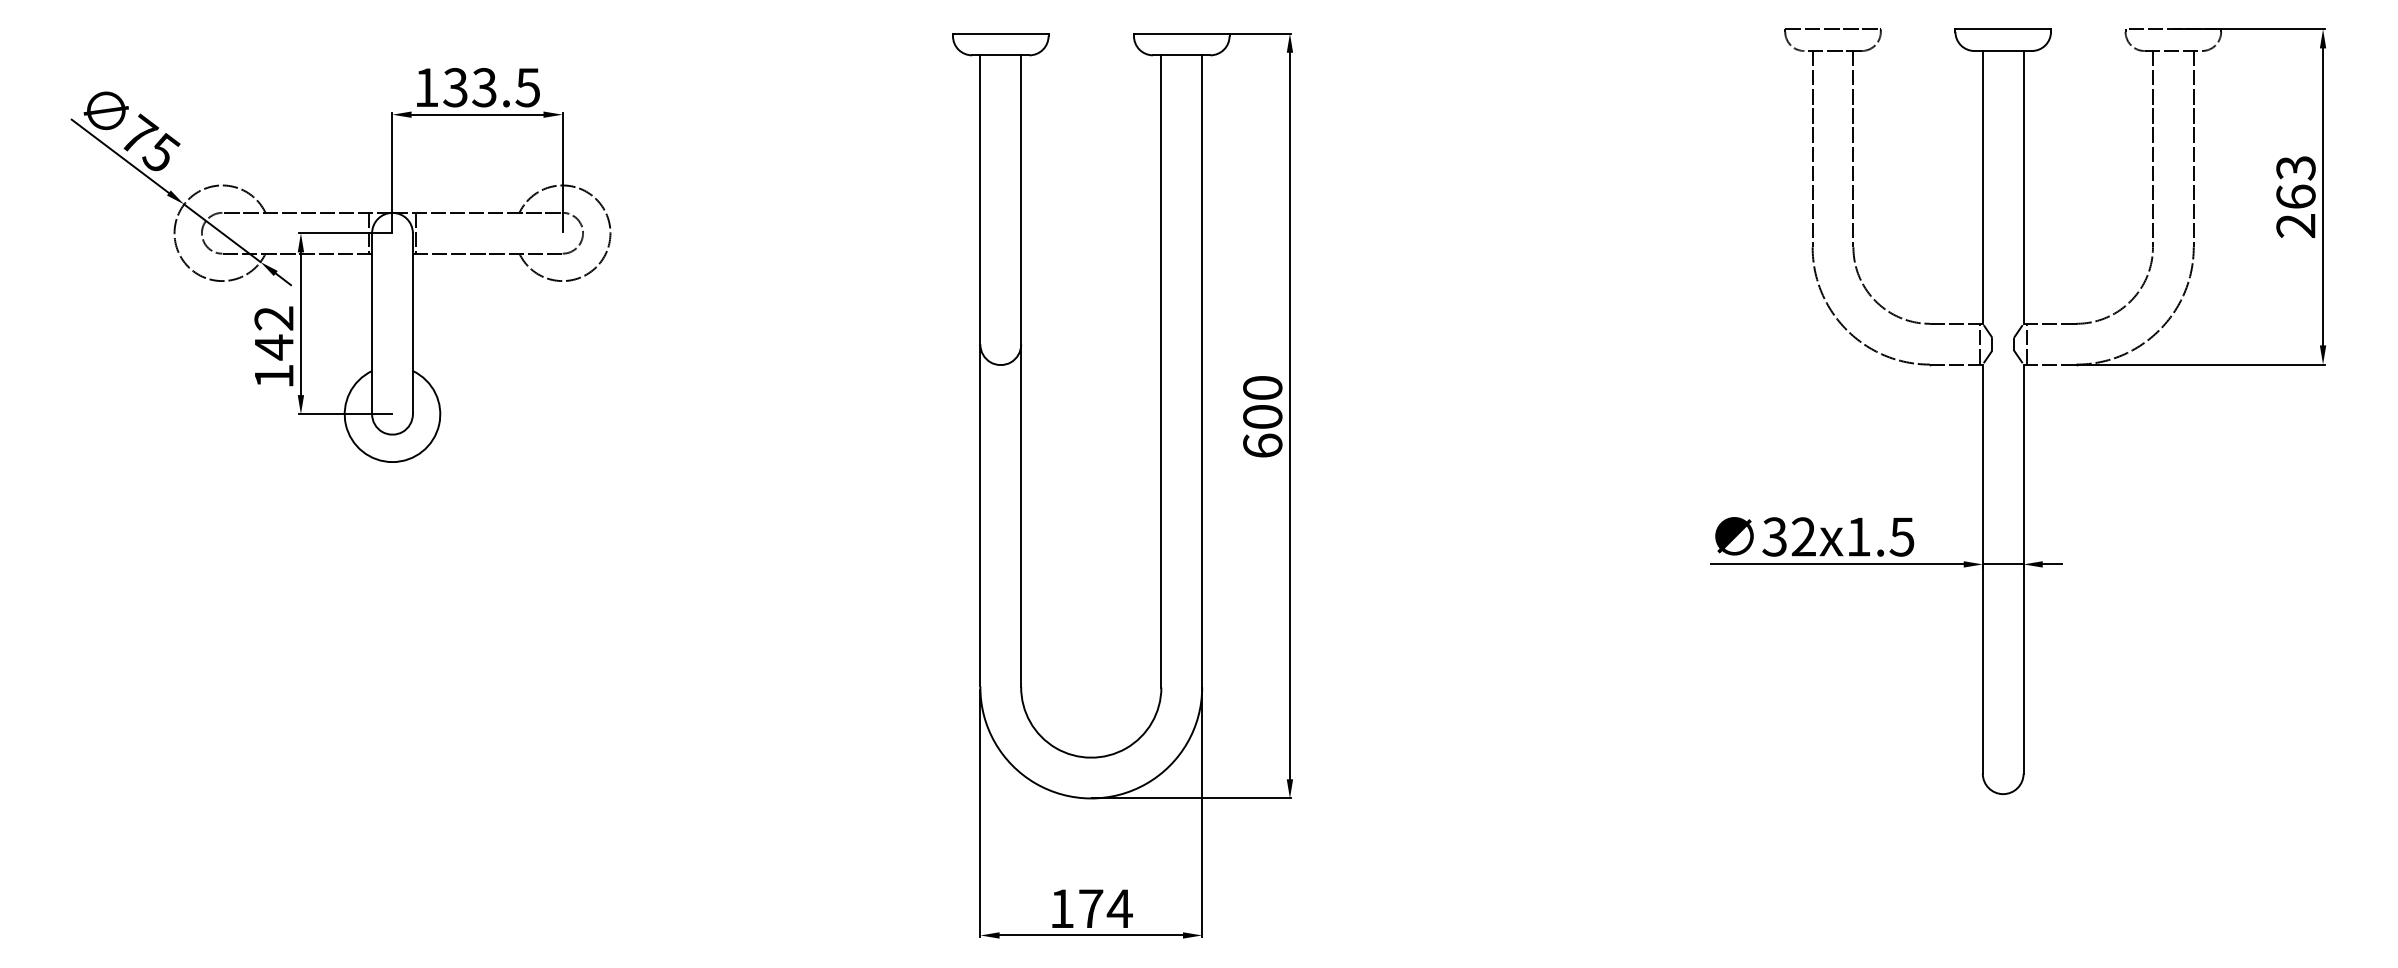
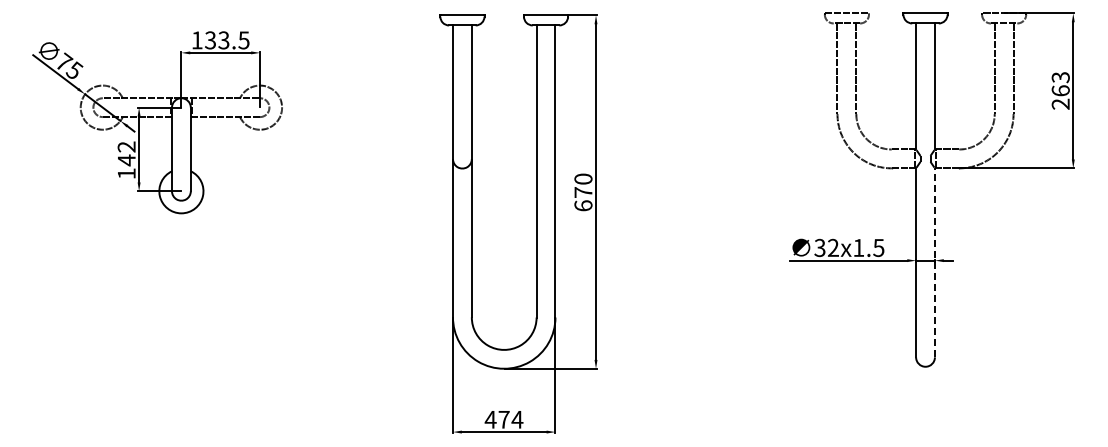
text: (1262, 416) -> (583, 192), 600 -> 670
line: (2022, 568) -> (934, 262), solid -> dashed
text: (1061, 908) -> (490, 419), 174 -> 474

